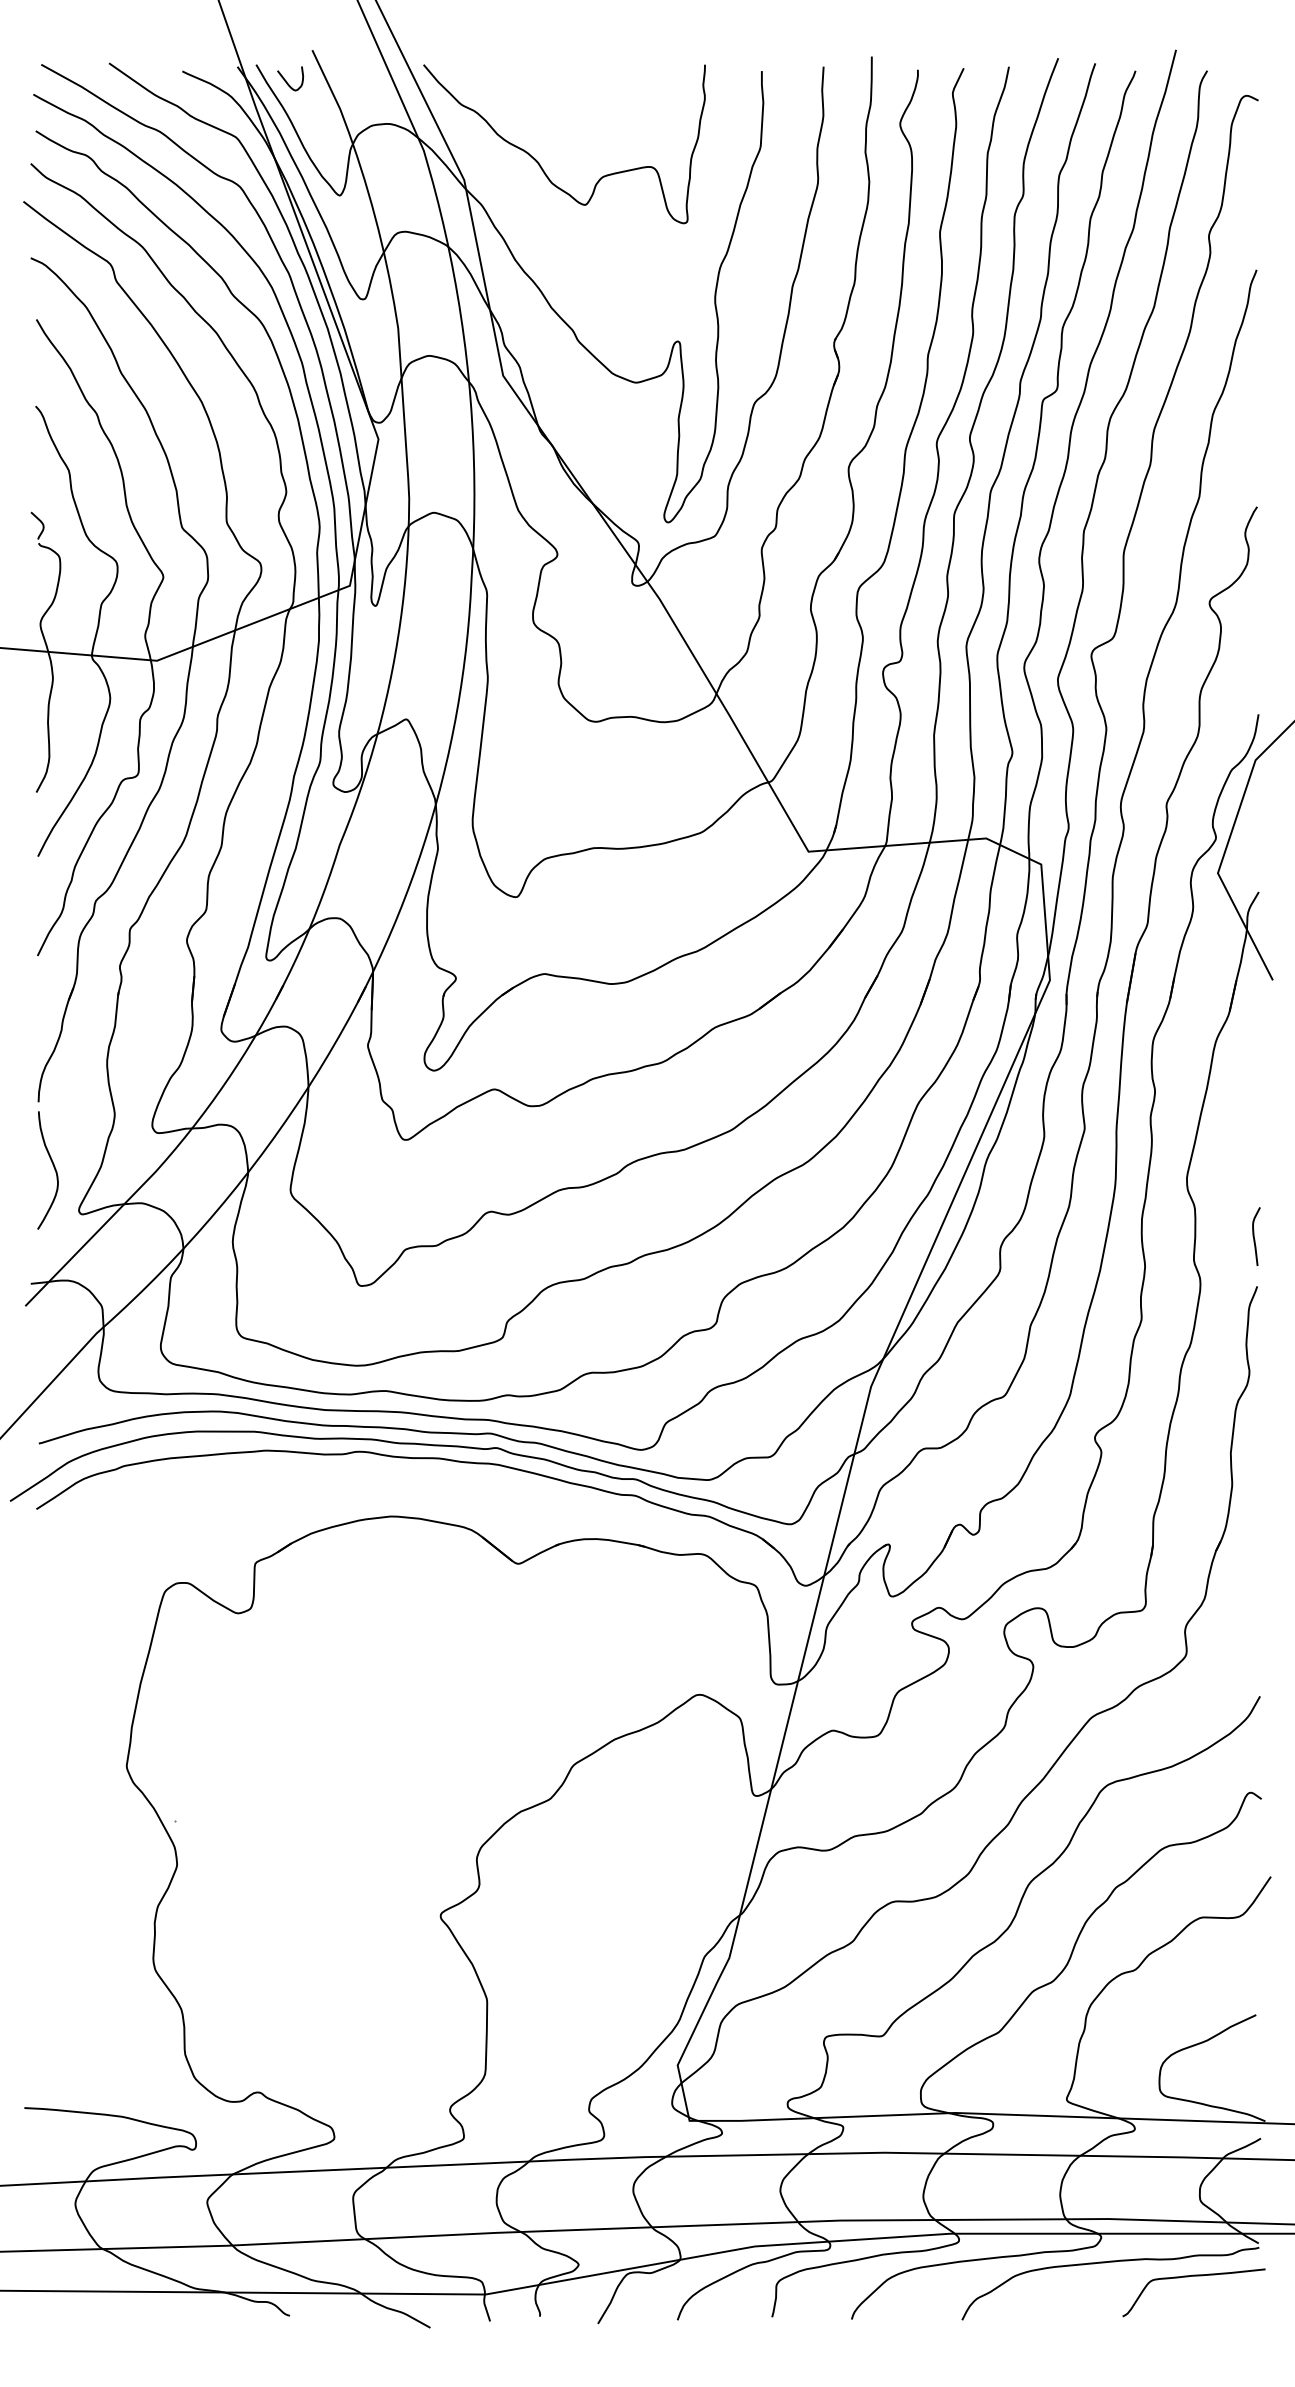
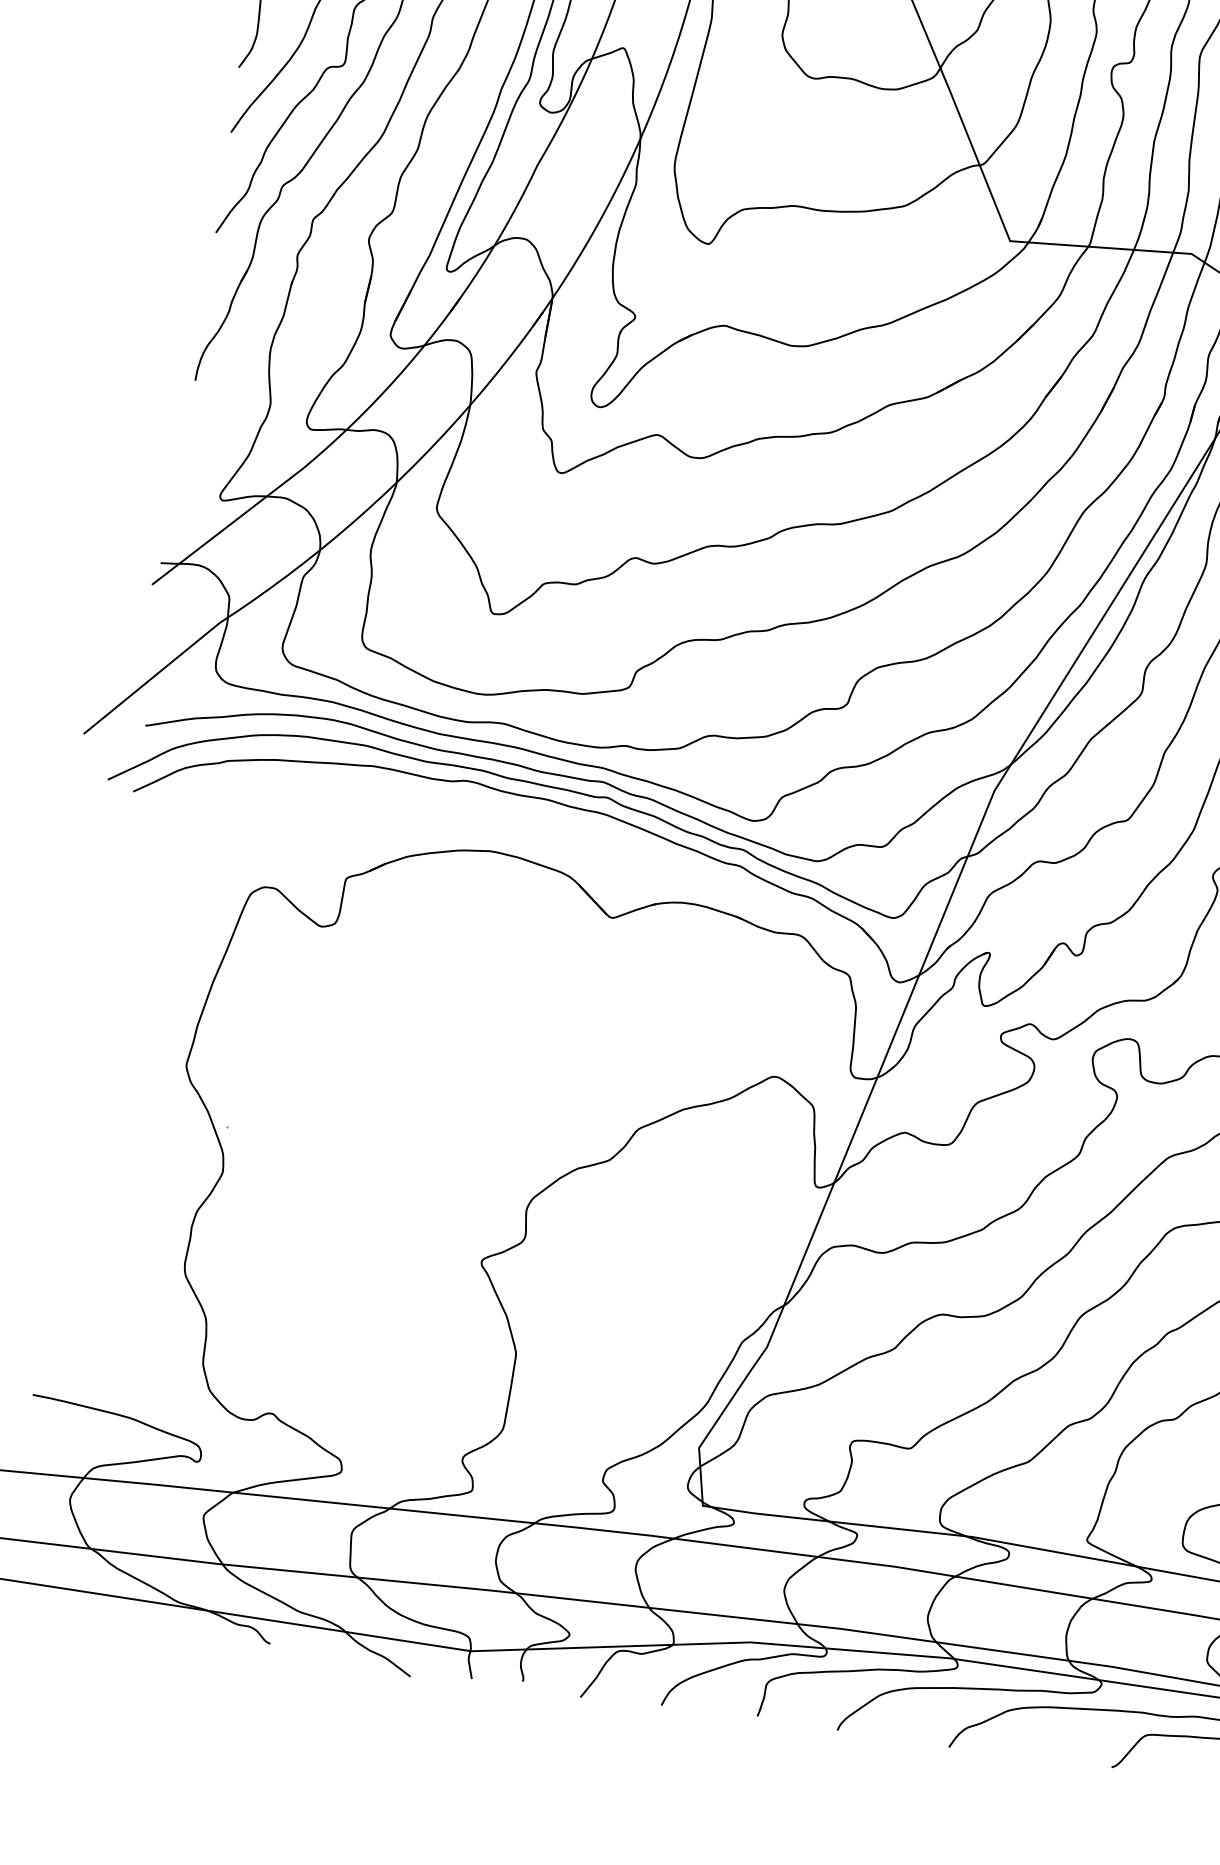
curve: (53, 1167) -> (200, 448), removed

